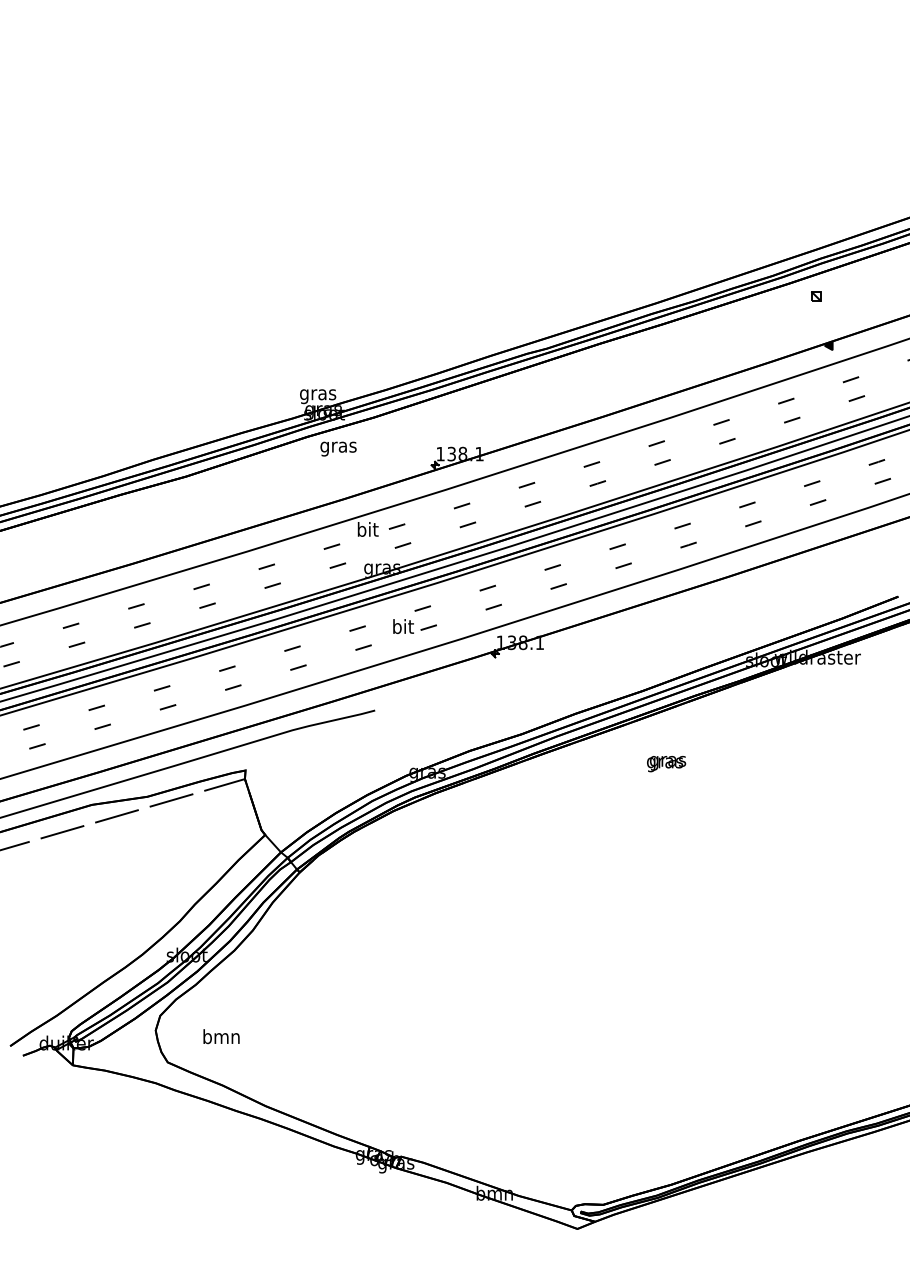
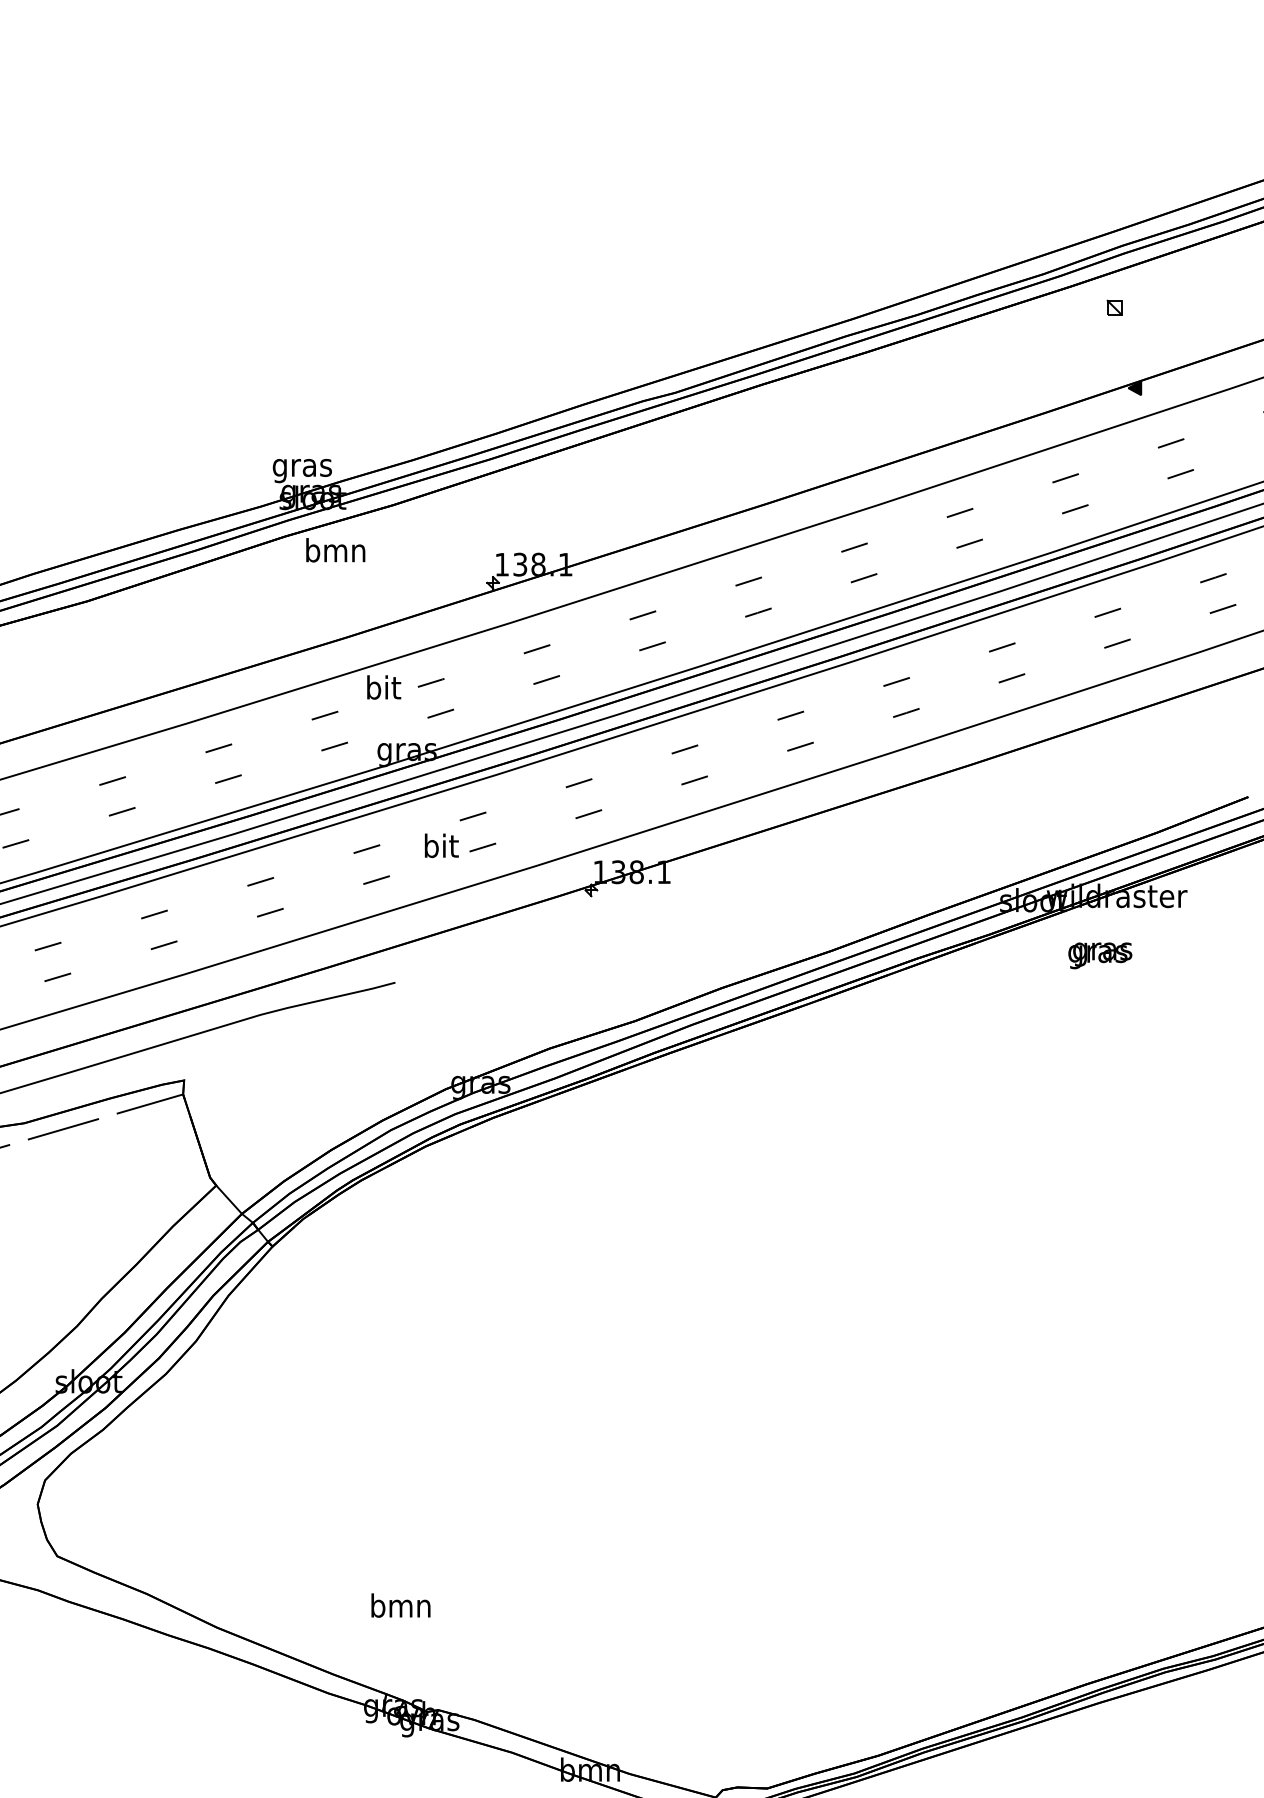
text: (338, 446) -> (335, 552), gras -> bmn
text: (666, 764) -> (1100, 956), moved
text: (221, 1036) -> (400, 1605), moved

